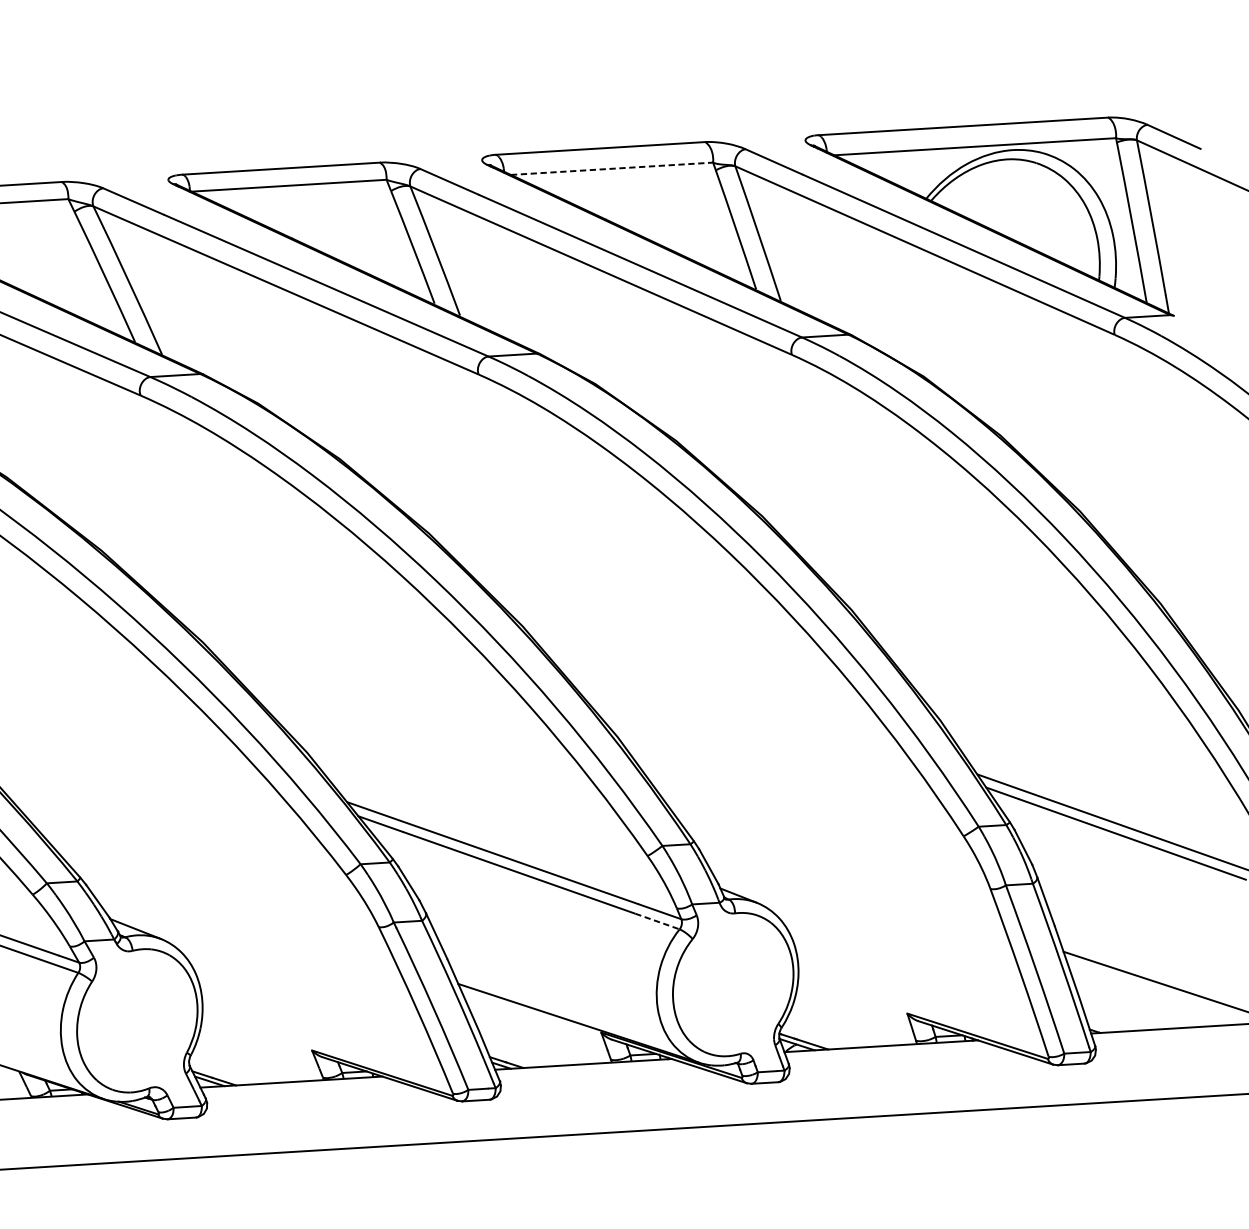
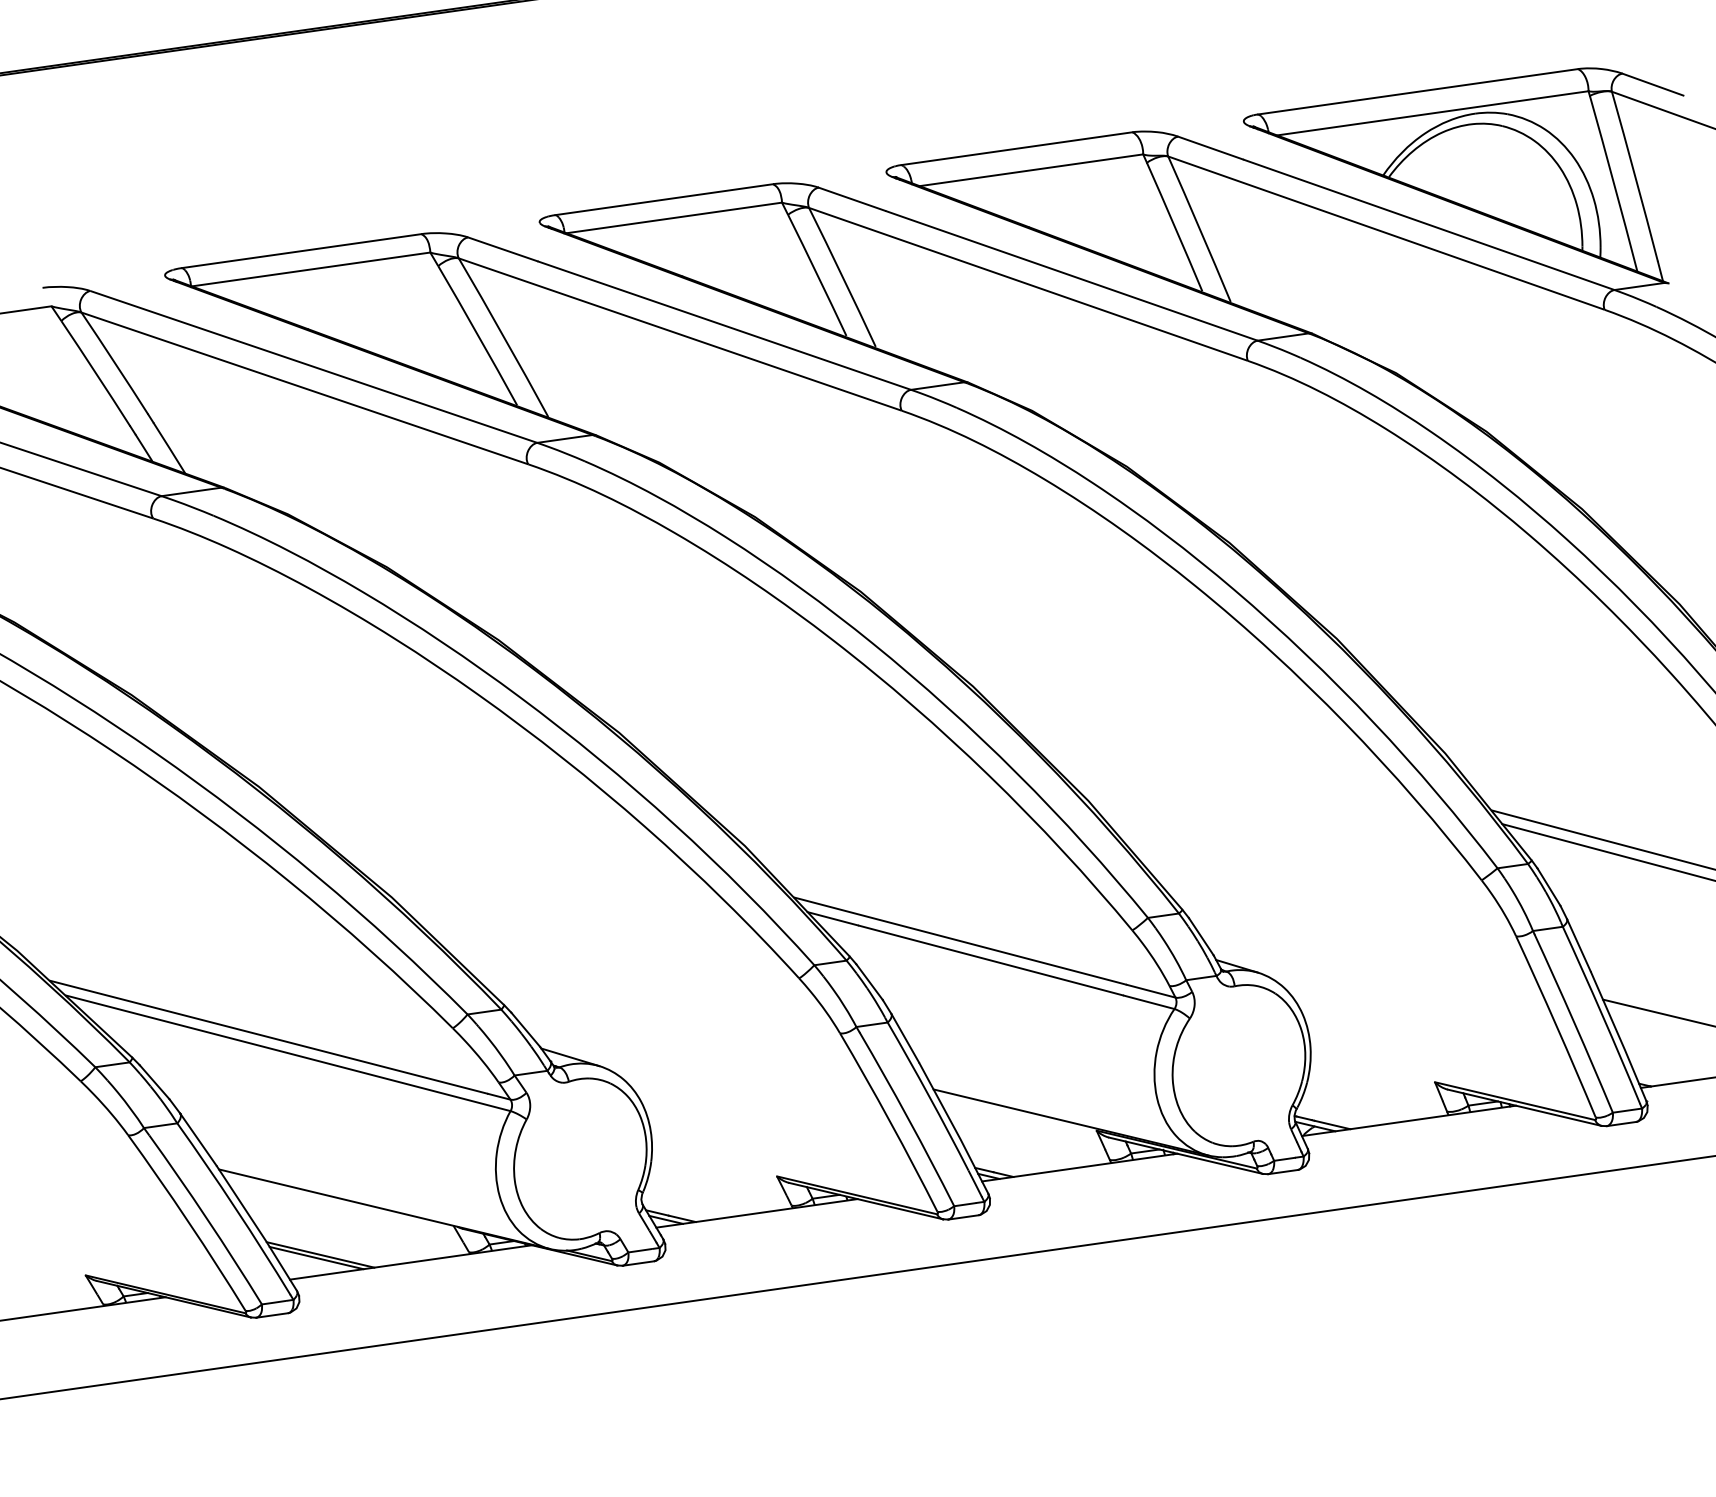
line: (612, 168) -> (1031, 170), dashed -> solid
line: (657, 921) -> (1149, 1002), dashed -> solid

